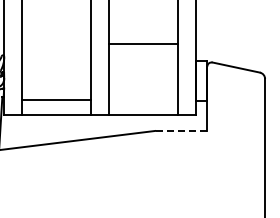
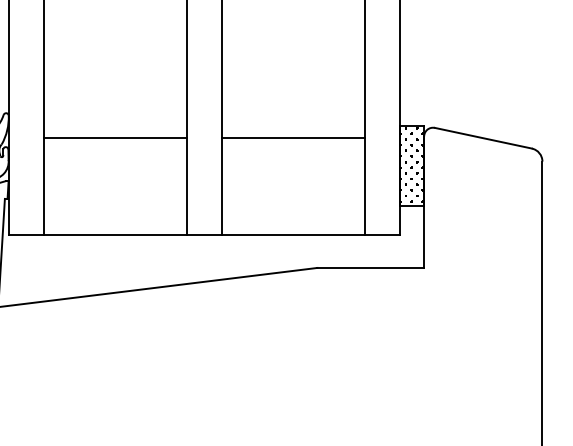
line: (143, 44) -> (293, 138), moved
hatch: (201, 80) -> (412, 164), added
line: (56, 100) -> (115, 138), moved
line: (180, 130) -> (369, 266), dashed -> solid

